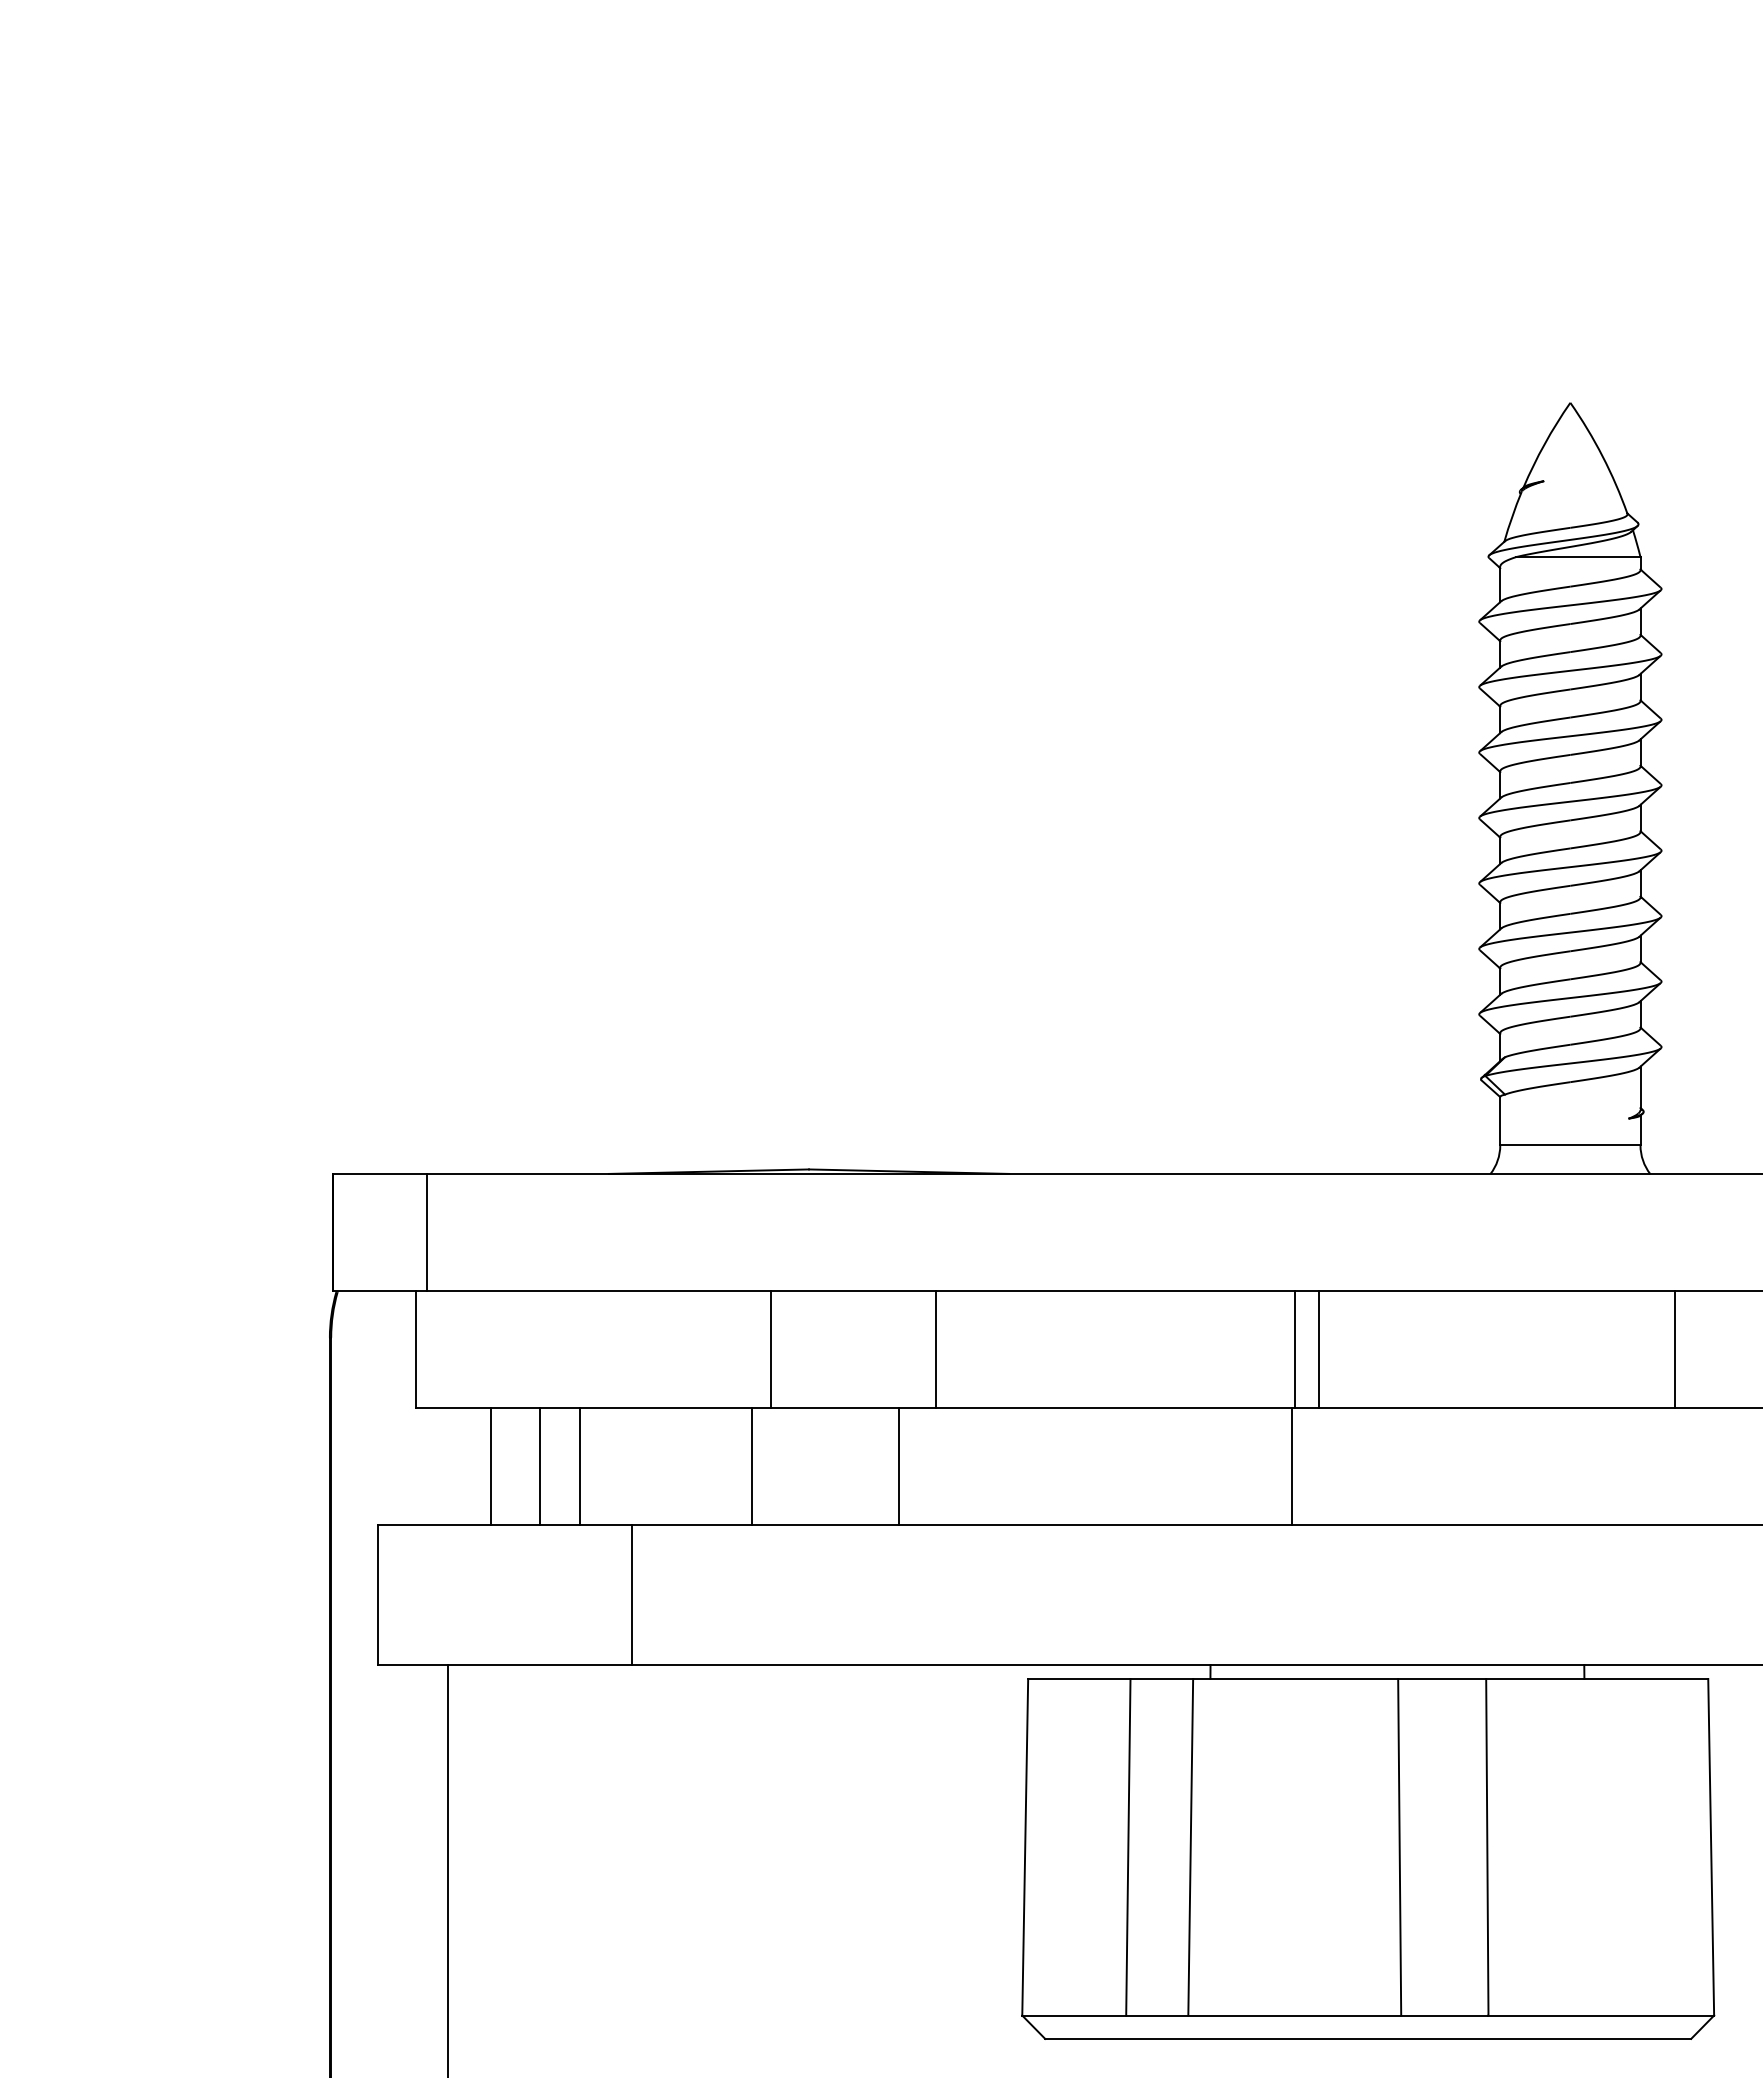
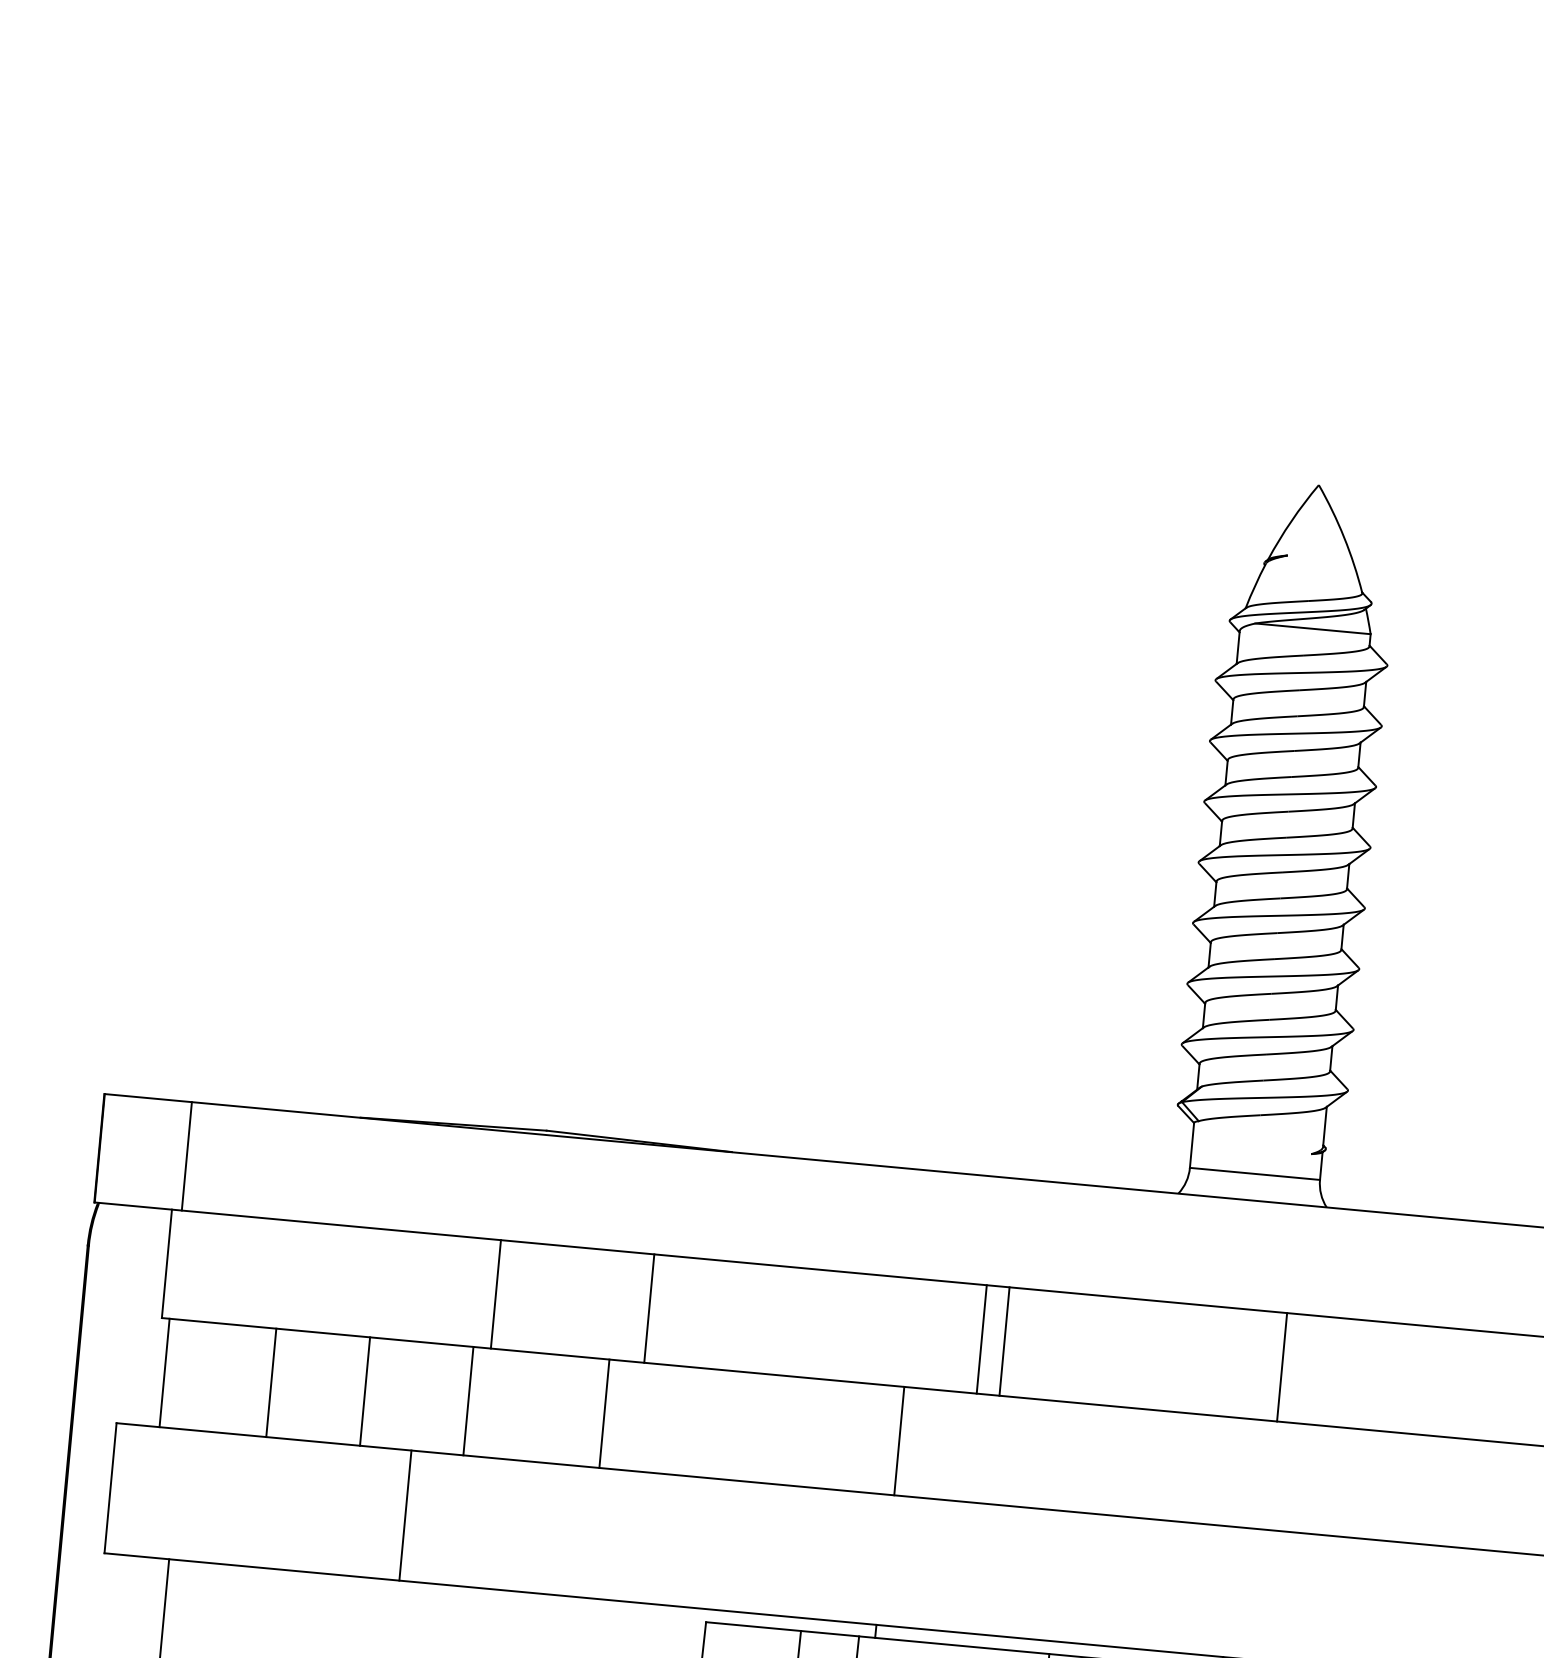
line: (1674, 1348) -> (1282, 1366), moved
line: (490, 1465) -> (164, 1372), moved
line: (579, 1465) -> (364, 1390), moved
line: (1291, 1465) -> (899, 1440), moved
line: (632, 1594) -> (405, 1515), moved

